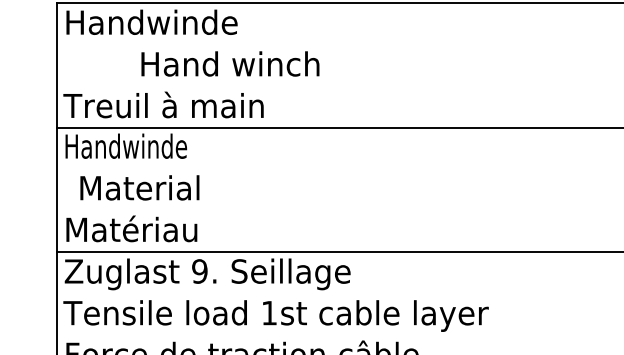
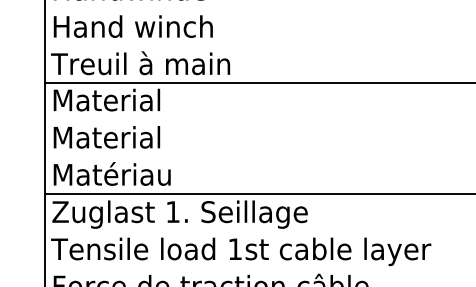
text: (230, 63) -> (133, 26), moved
text: (126, 145) -> (107, 99), Handwinde -> Material
text: (139, 187) -> (106, 136), moved
text: (199, 271) -> (172, 212), 9. -> 1.

